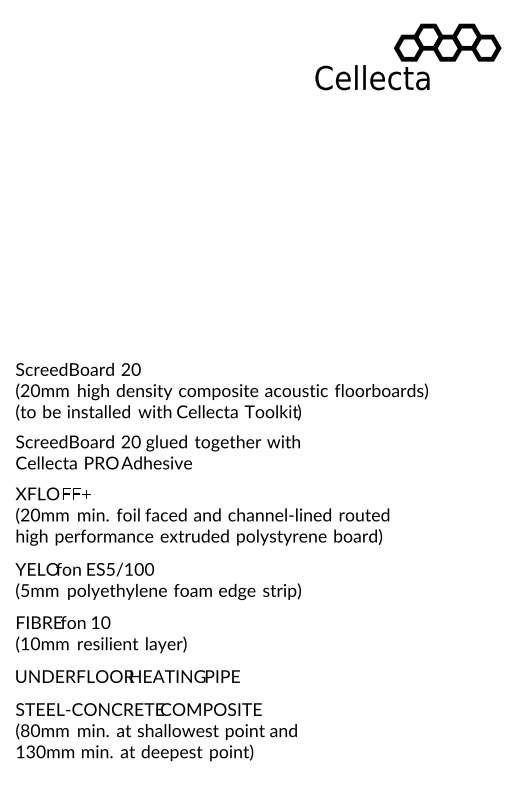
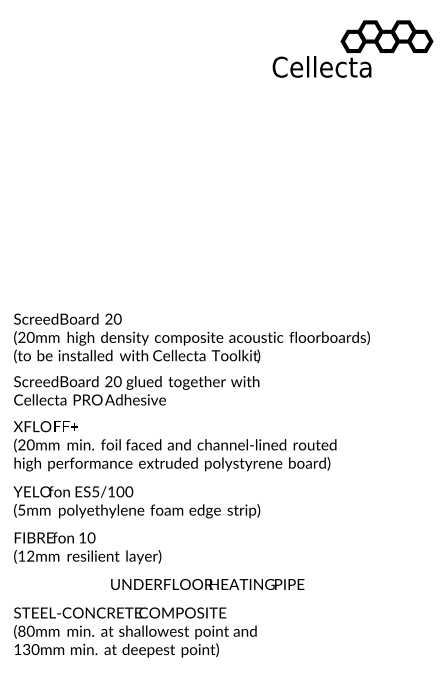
text: (35, 645) -> (30, 557), (10mm -> (12mm
text: (127, 676) -> (207, 584), moved

